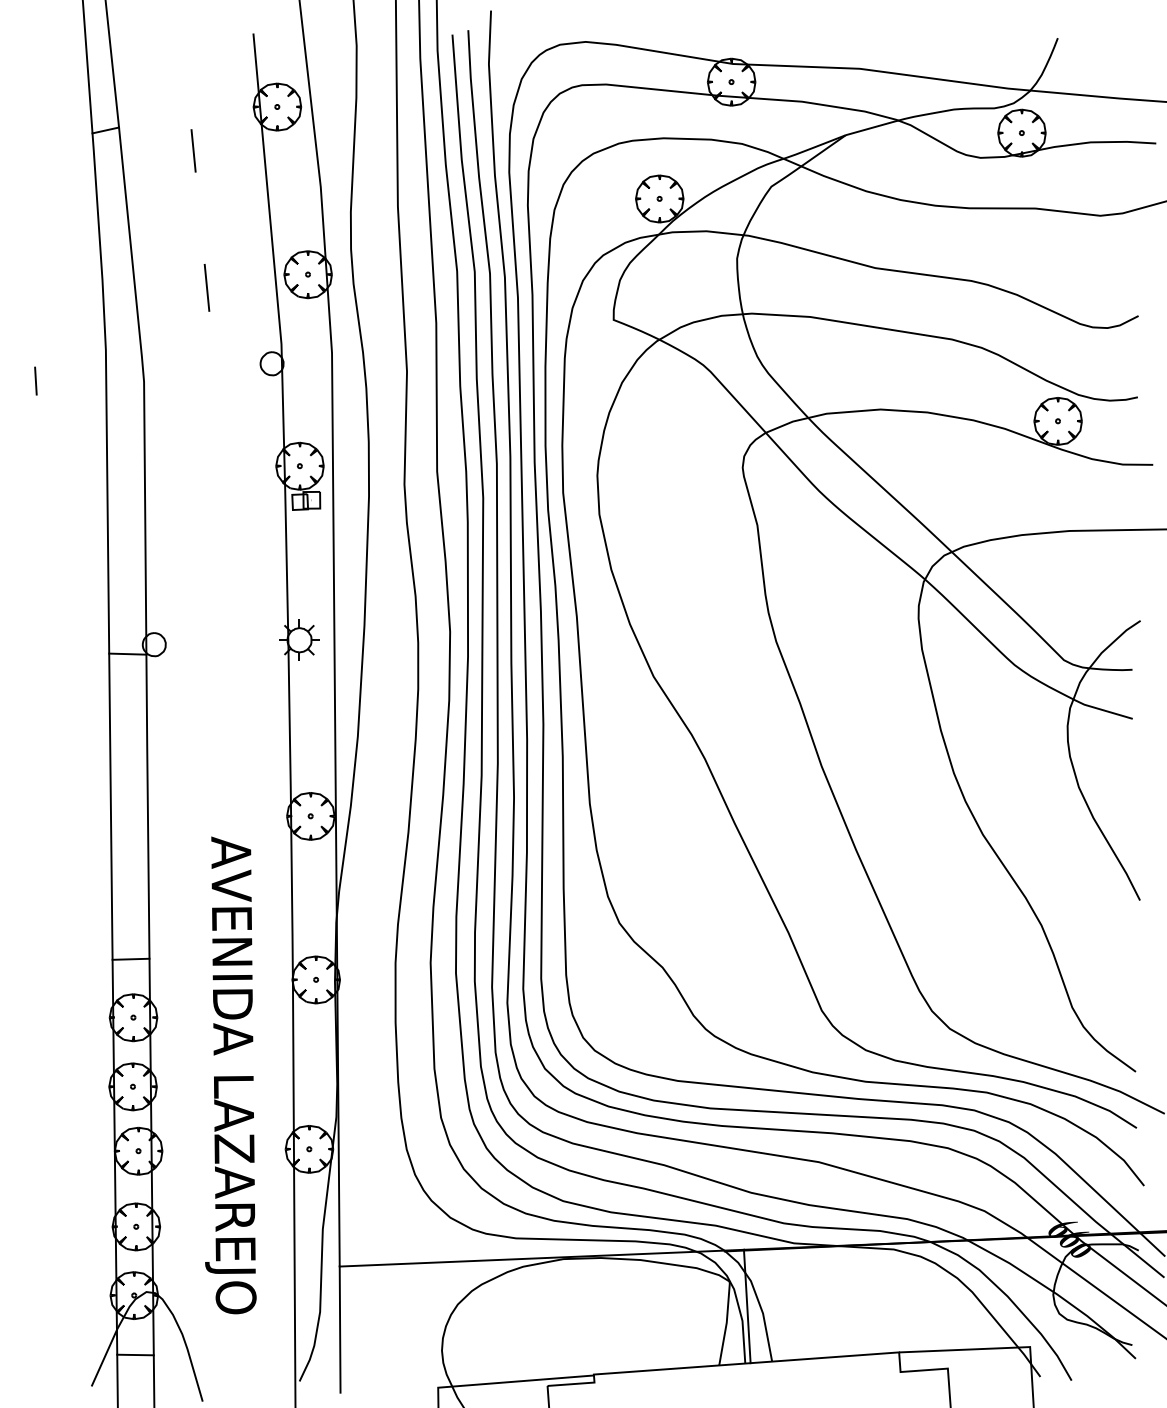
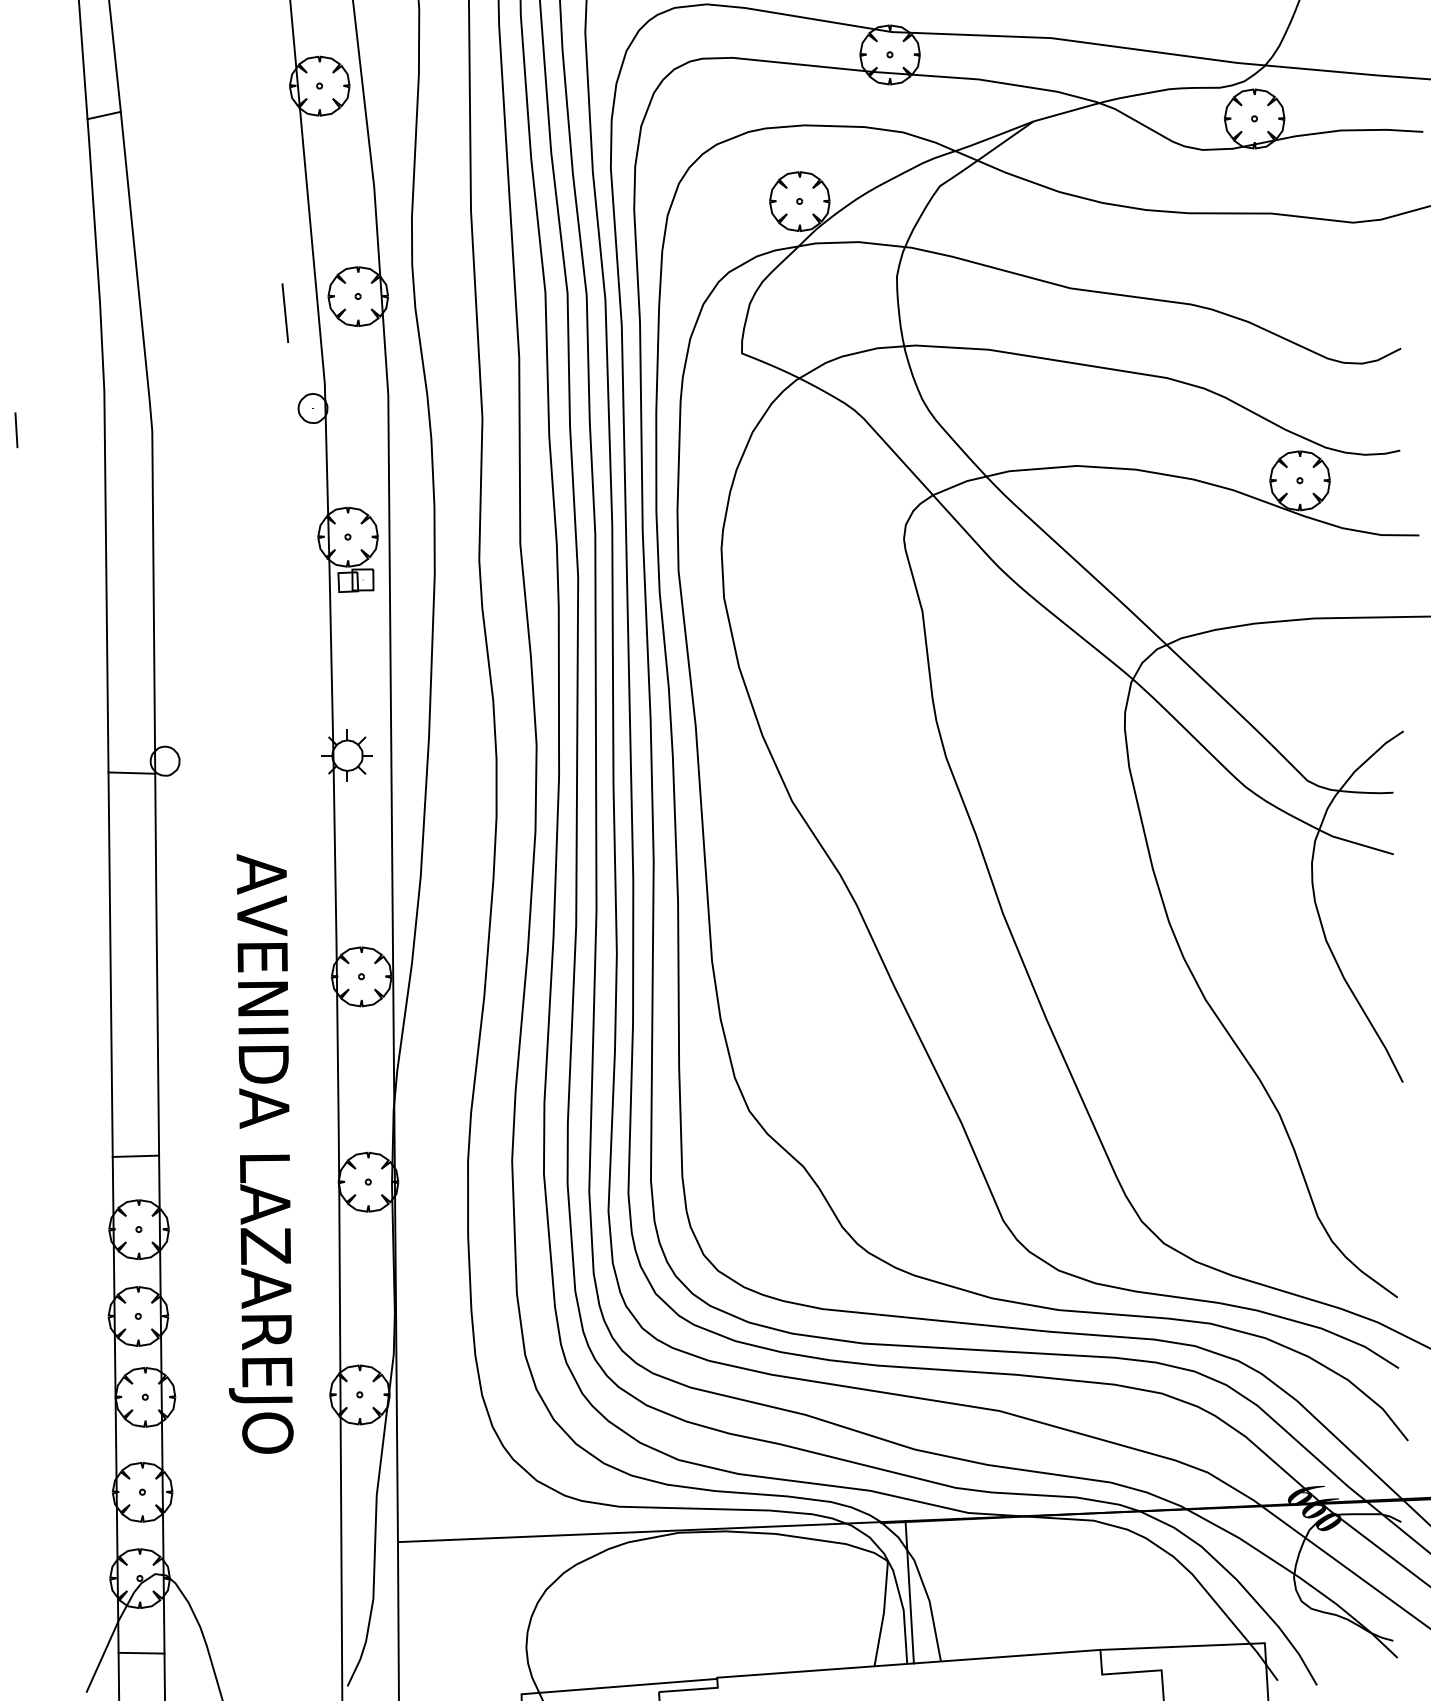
line: (193, 150) -> (214, 140), removed
line: (206, 287) -> (284, 312), moved
text: (230, 1075) -> (260, 1154), moved

